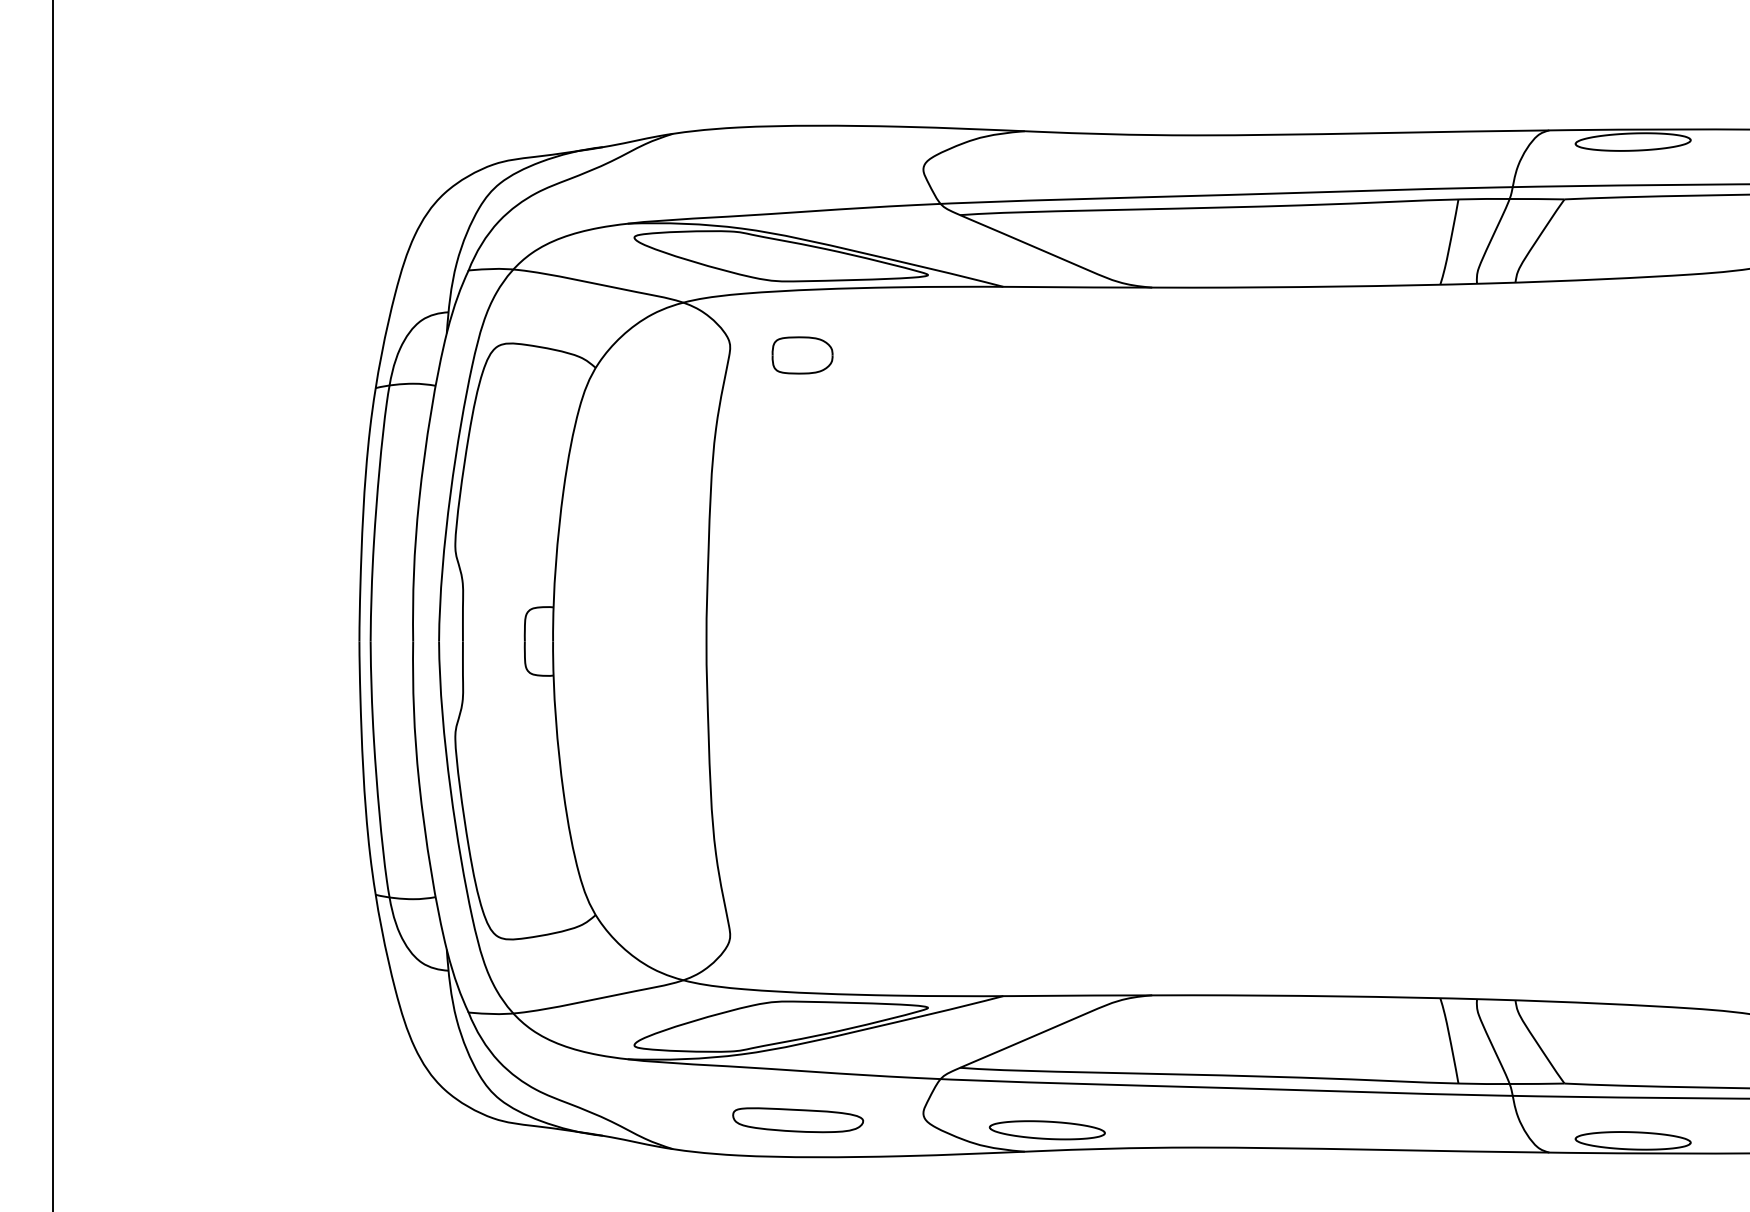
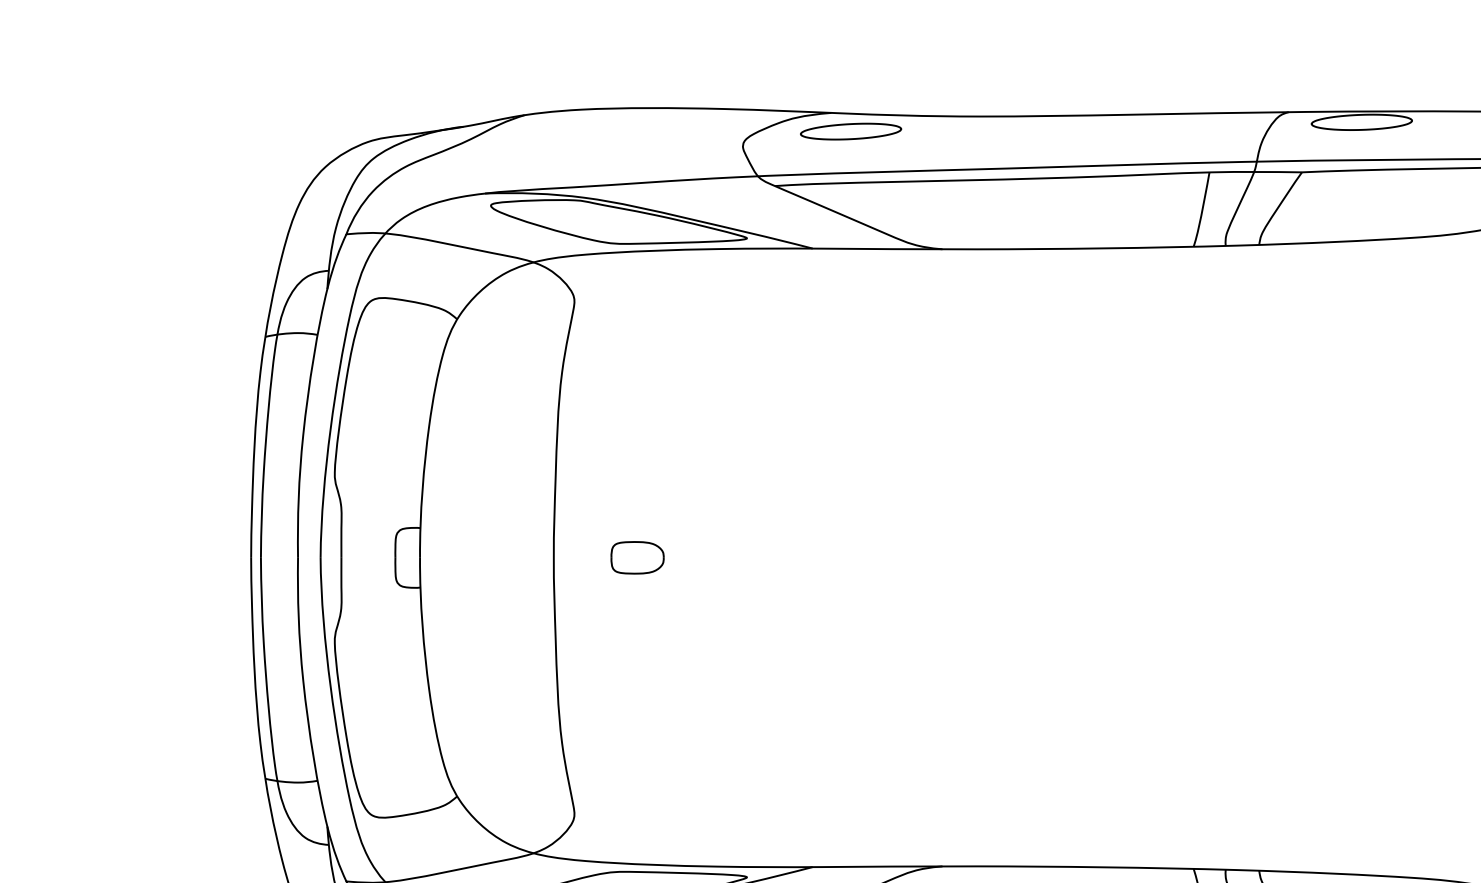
part: (1046, 152) -> (850, 131), added
part: (802, 355) -> (637, 557), moved

